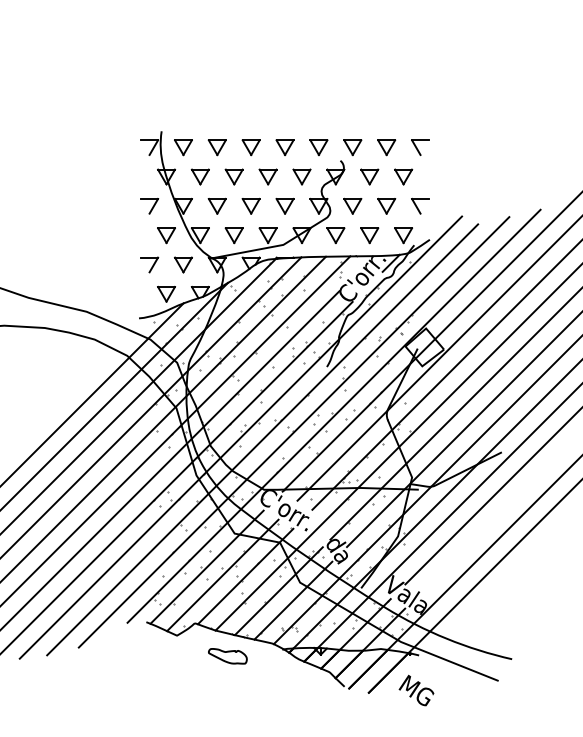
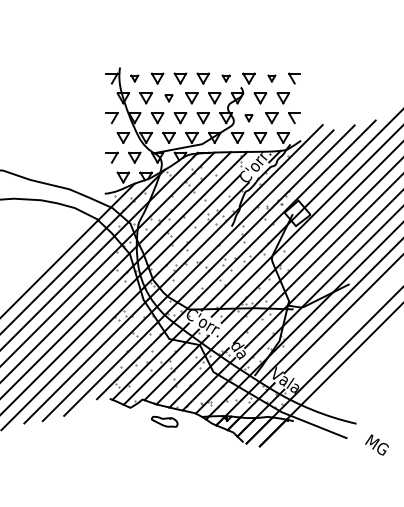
part: (183, 147) -> (134, 78), size x0.6
part: (317, 147) -> (225, 78), size x0.6
part: (386, 147) -> (271, 78), size x0.6
part: (233, 177) -> (168, 98), size x0.6
part: (352, 206) -> (248, 118), size x0.6
text: (415, 689) -> (376, 444), moved

